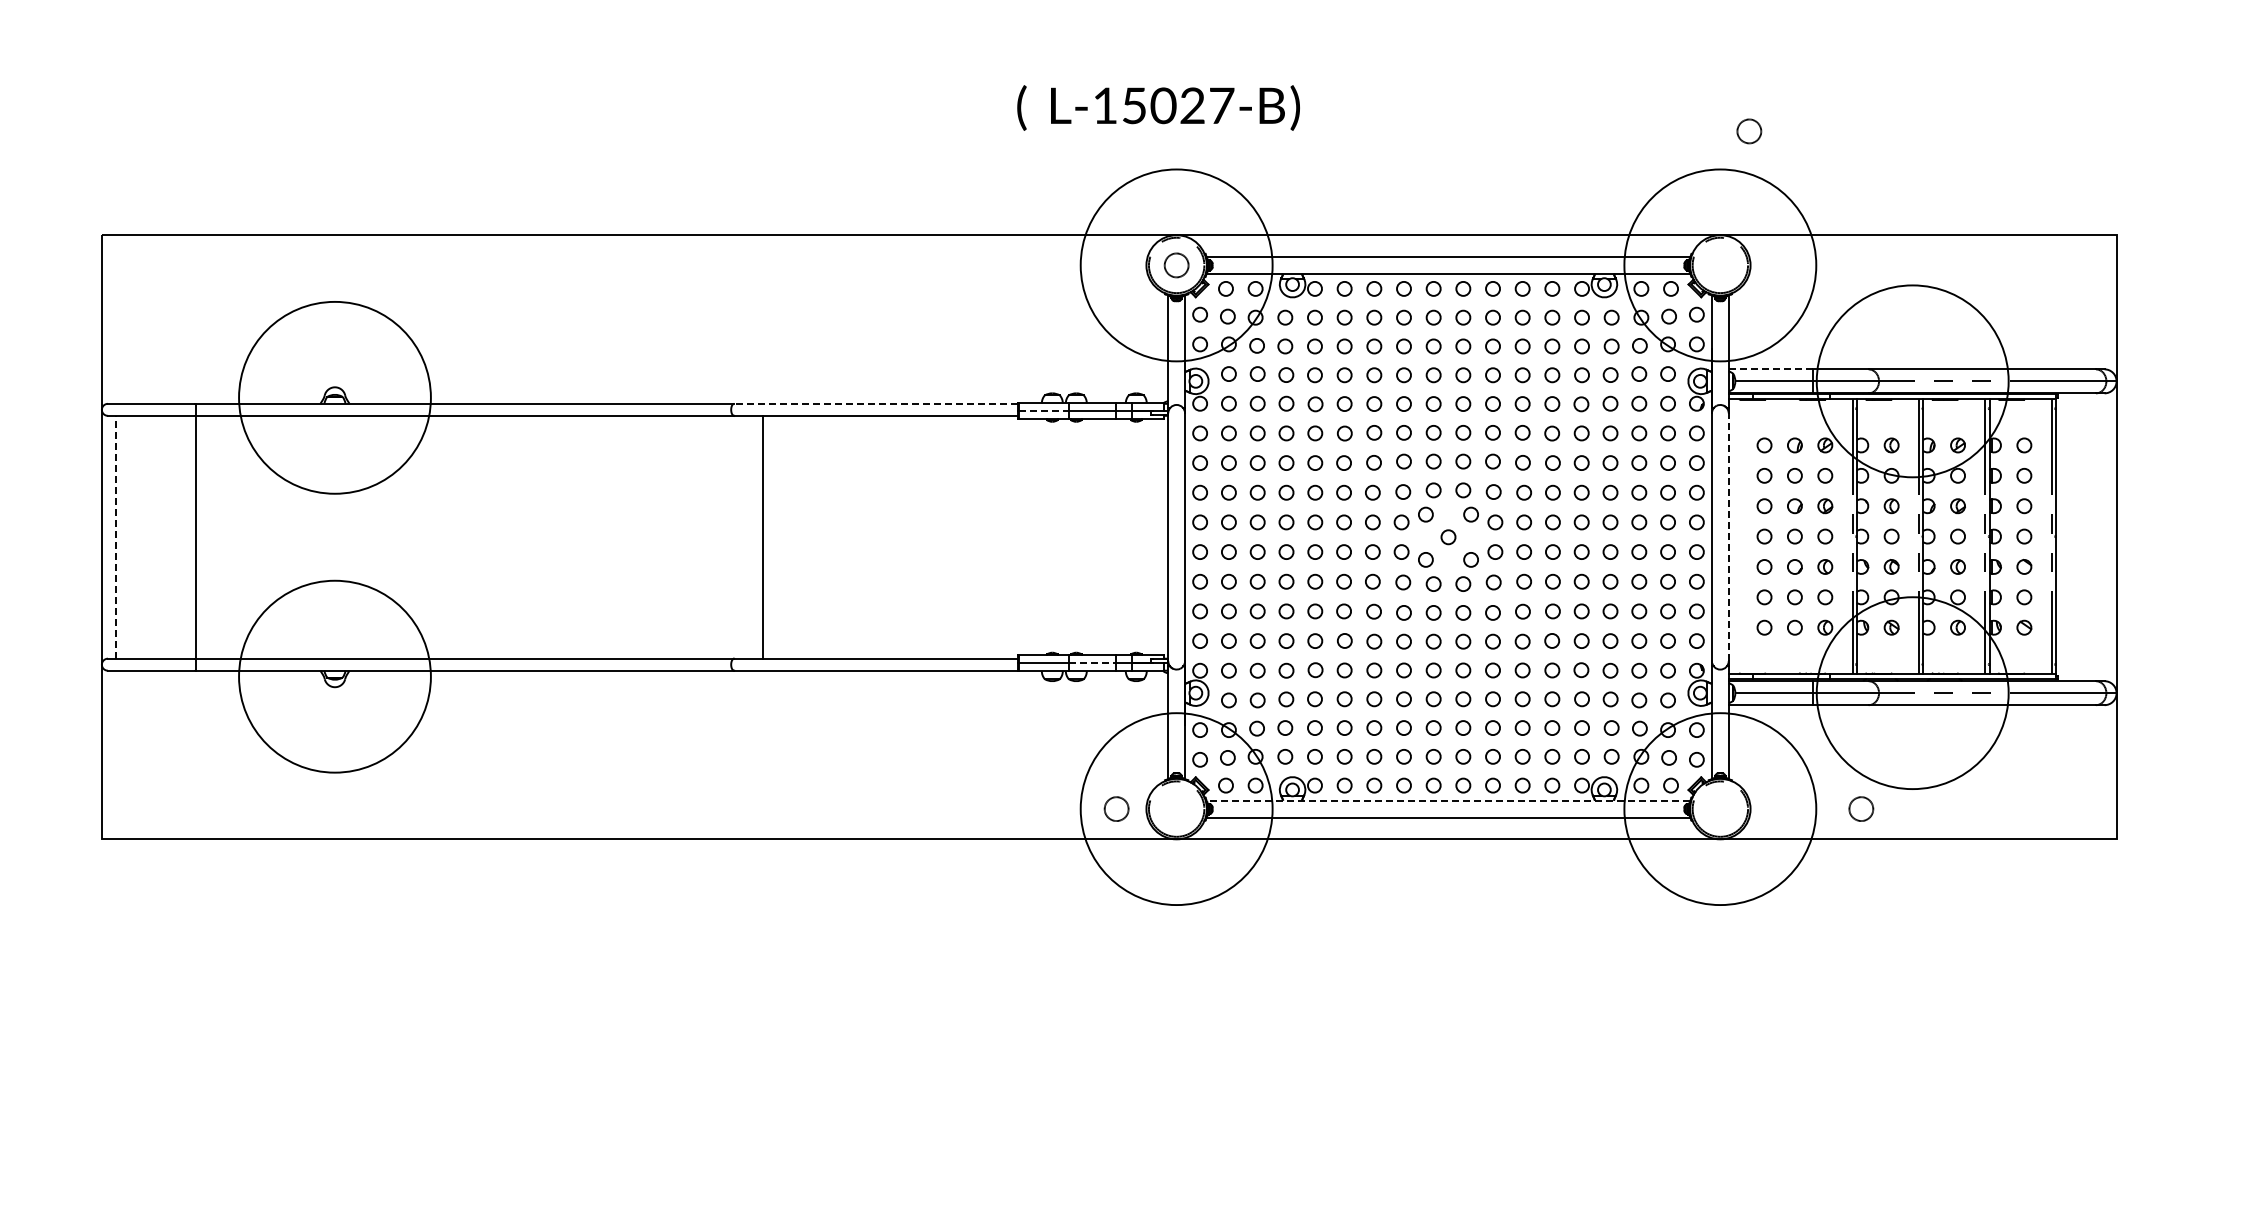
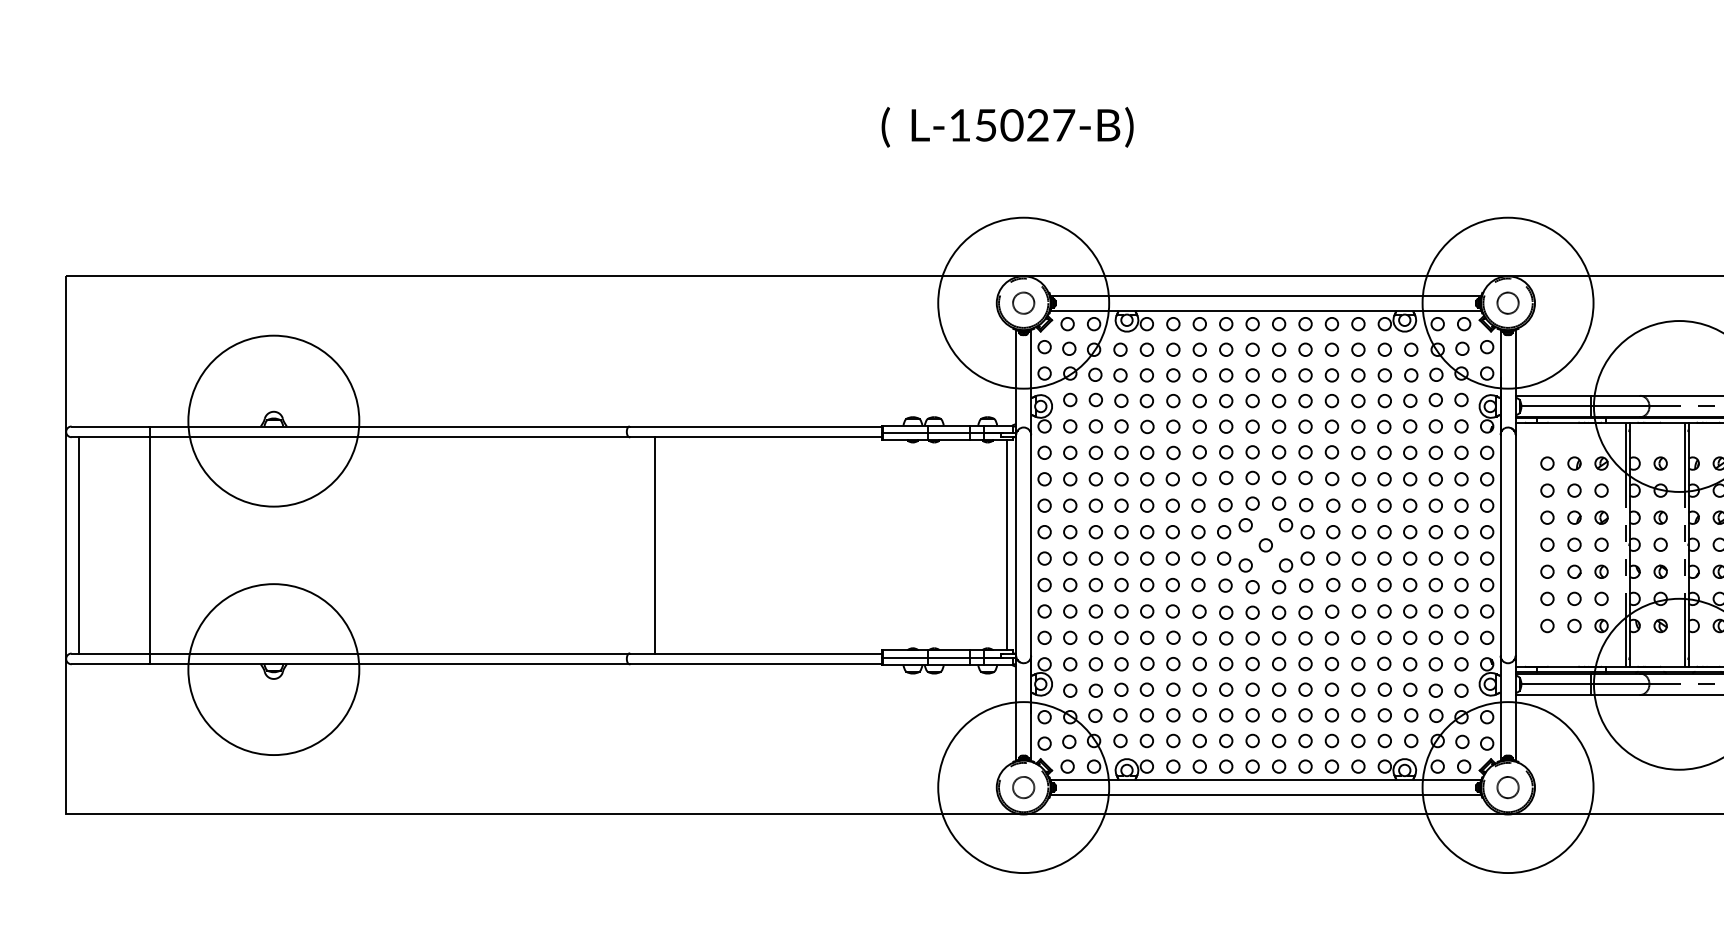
text: (1158, 107) -> (1007, 126), moved
circle: (1749, 131) -> (1508, 303), moved
line: (1771, 369) -> (1553, 395), dashed -> solid
line: (876, 403) -> (756, 426), dashed -> solid
line: (1044, 411) -> (905, 433), dashed -> solid
line: (116, 536) -> (79, 544), dashed -> solid
line: (1157, 537) -> (1006, 545), added
line: (1728, 537) -> (1515, 545), dashed -> solid
line: (1093, 663) -> (949, 657), dashed -> solid
line: (1448, 800) -> (1265, 779), dashed -> solid
circle: (1116, 808) -> (1023, 787), moved
circle: (1861, 808) -> (1508, 787), moved

